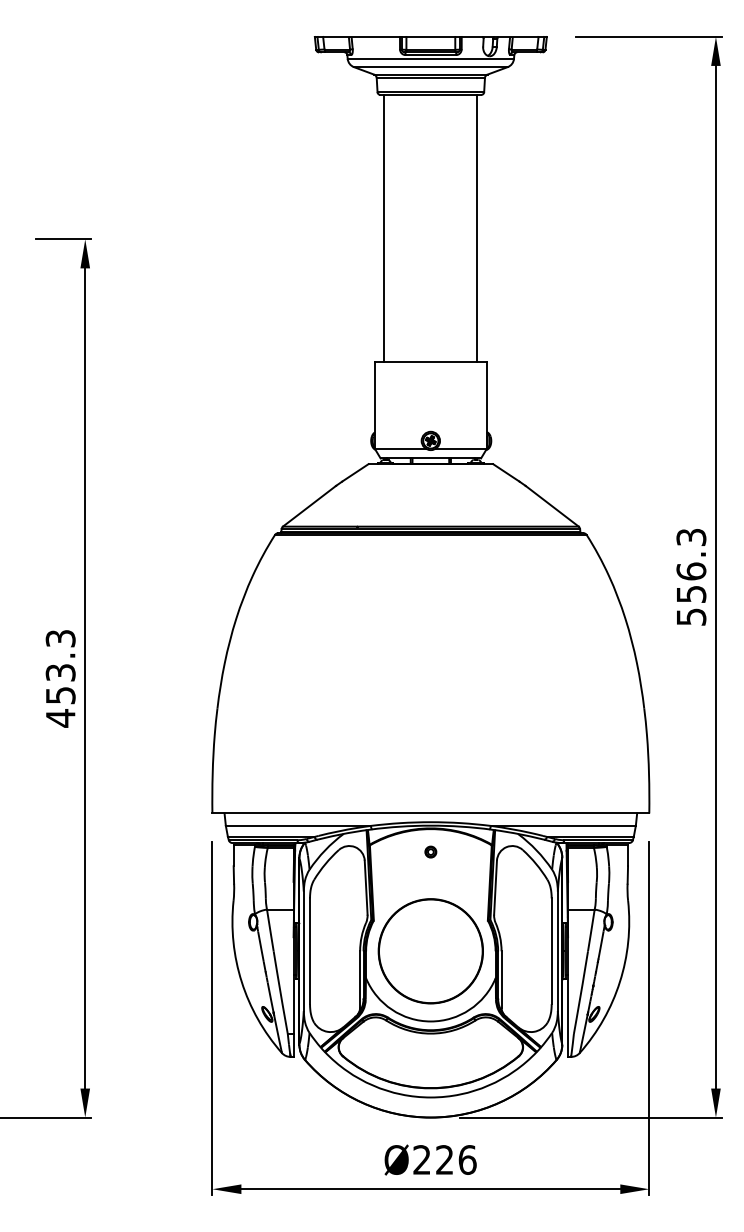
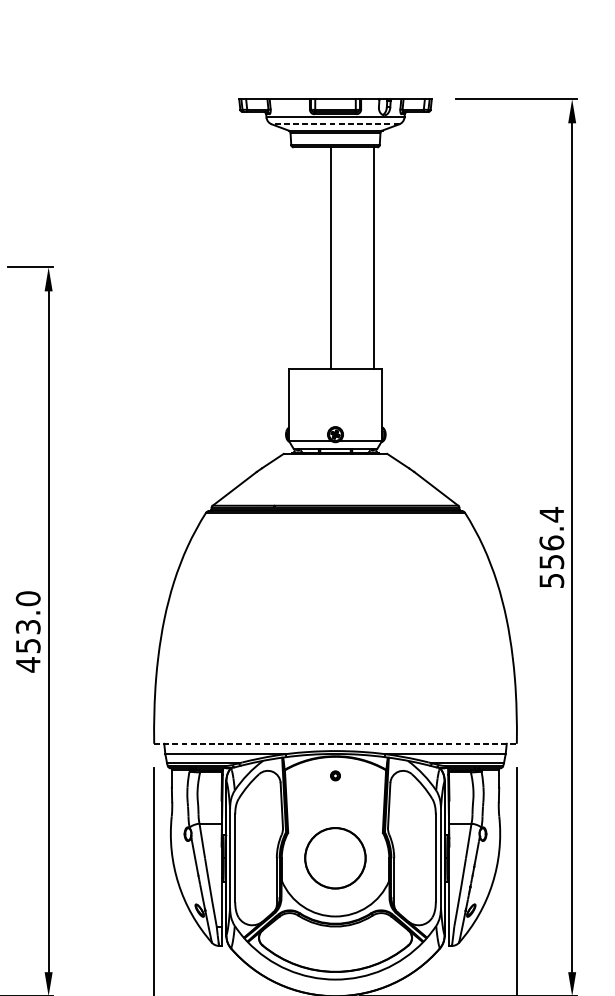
line: (430, 67) -> (335, 124), solid -> dashed
line: (384, 227) -> (331, 257), moved
text: (691, 537) -> (551, 514), 556.3 -> 556.4
text: (60, 638) -> (28, 598), 453.3 -> 453.0
line: (431, 813) -> (336, 743), solid -> dashed
circle: (430, 951) -> (335, 858), size x0.7

